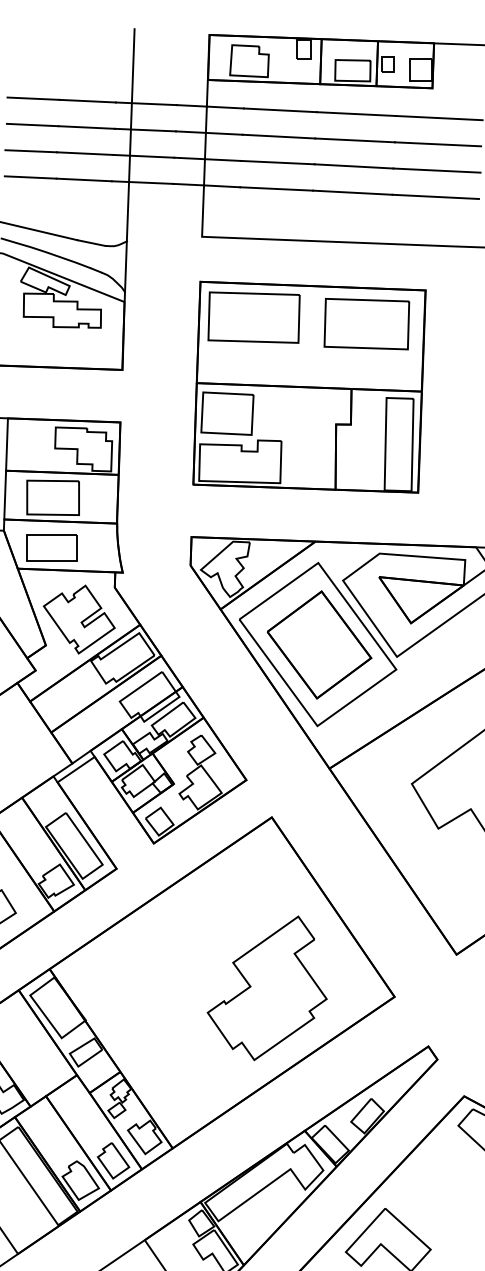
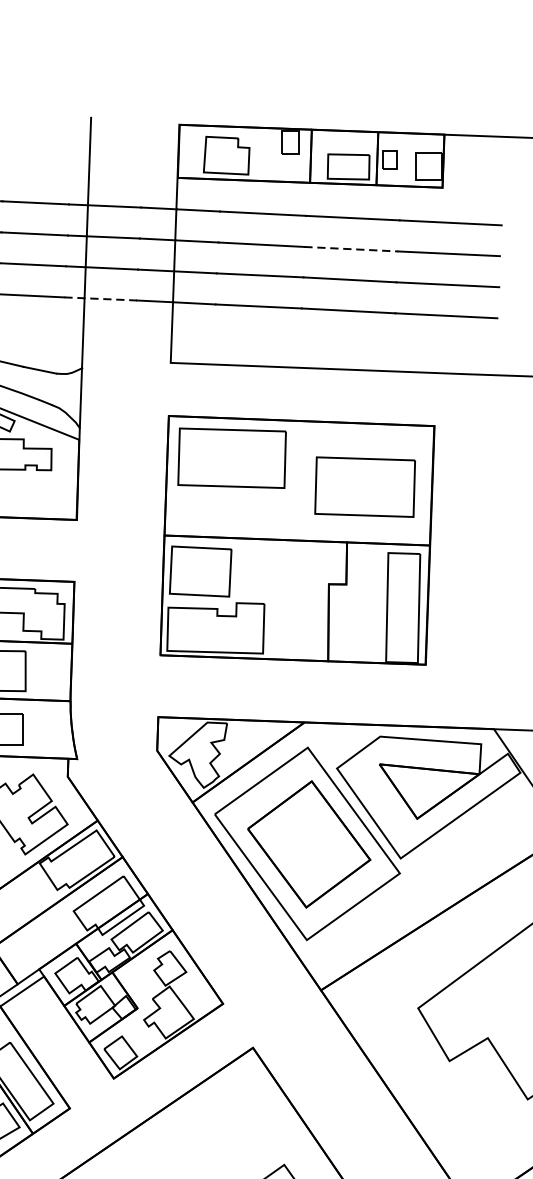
line: (355, 140) -> (351, 249), solid -> dashed
line: (142, 182) -> (100, 298), solid -> dashed
part: (366, 324) -> (364, 487), moved

